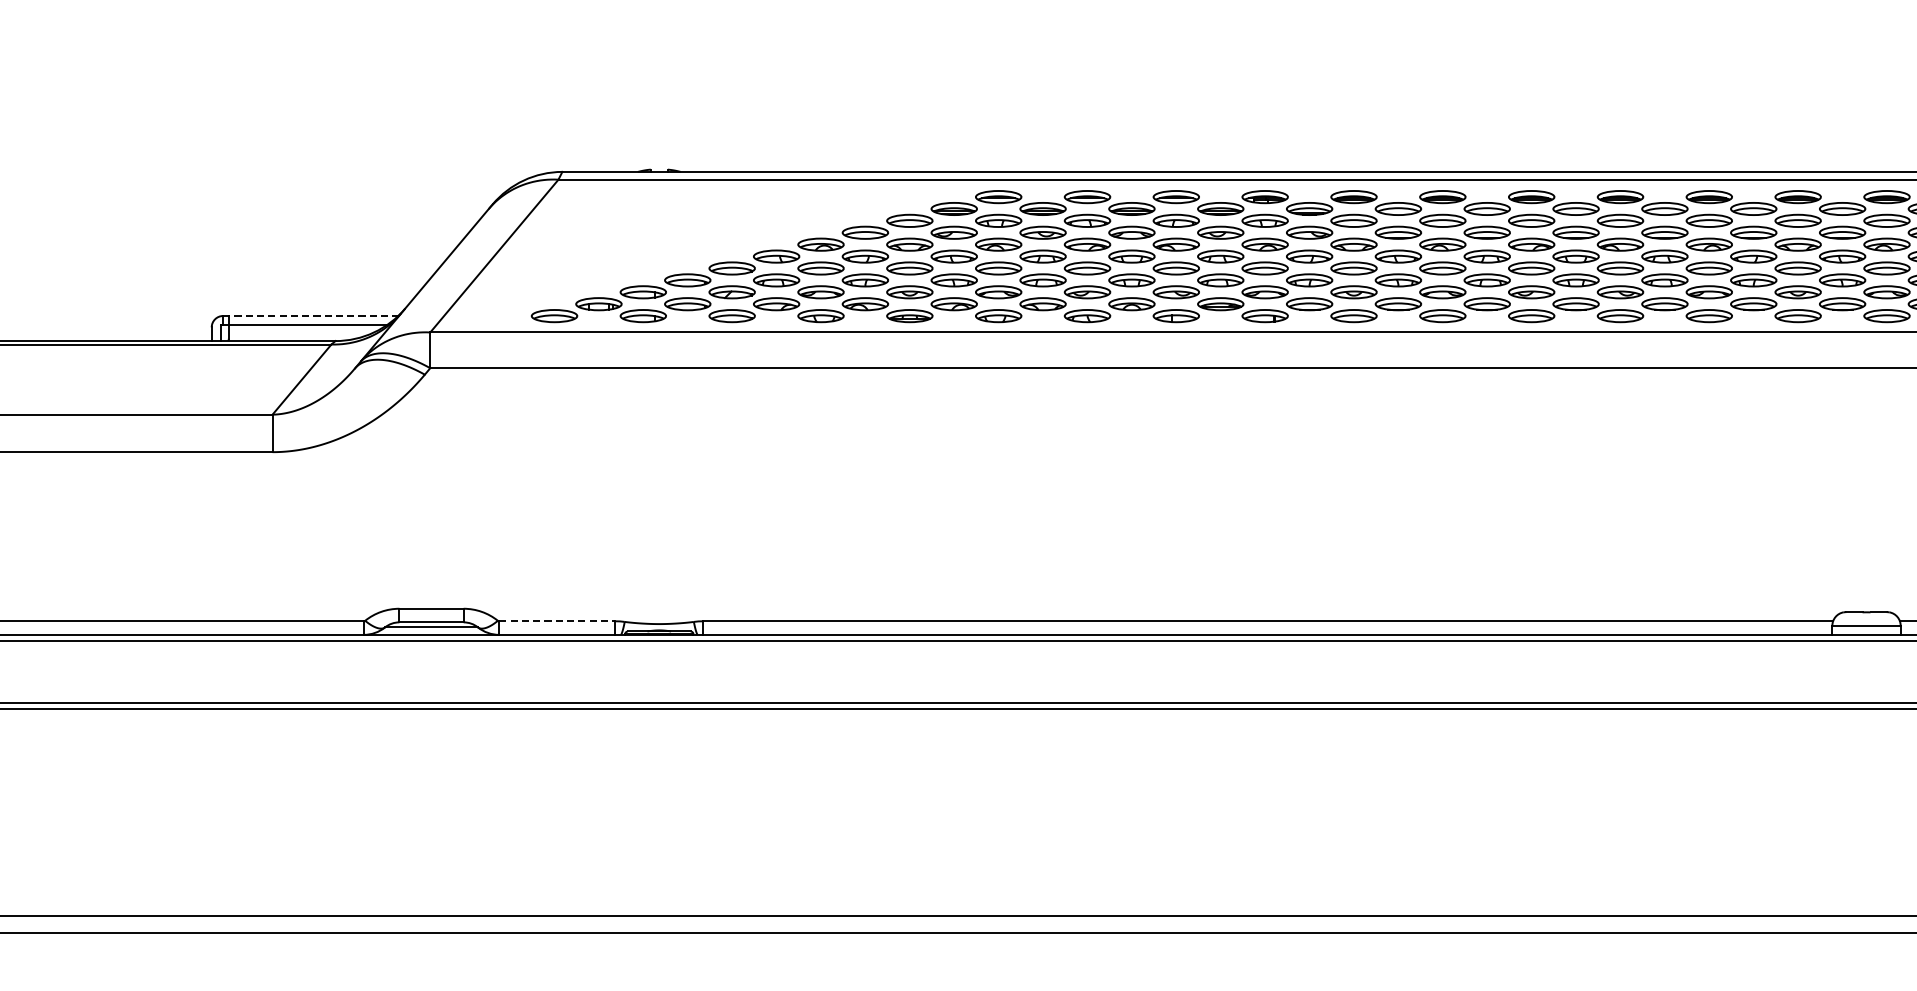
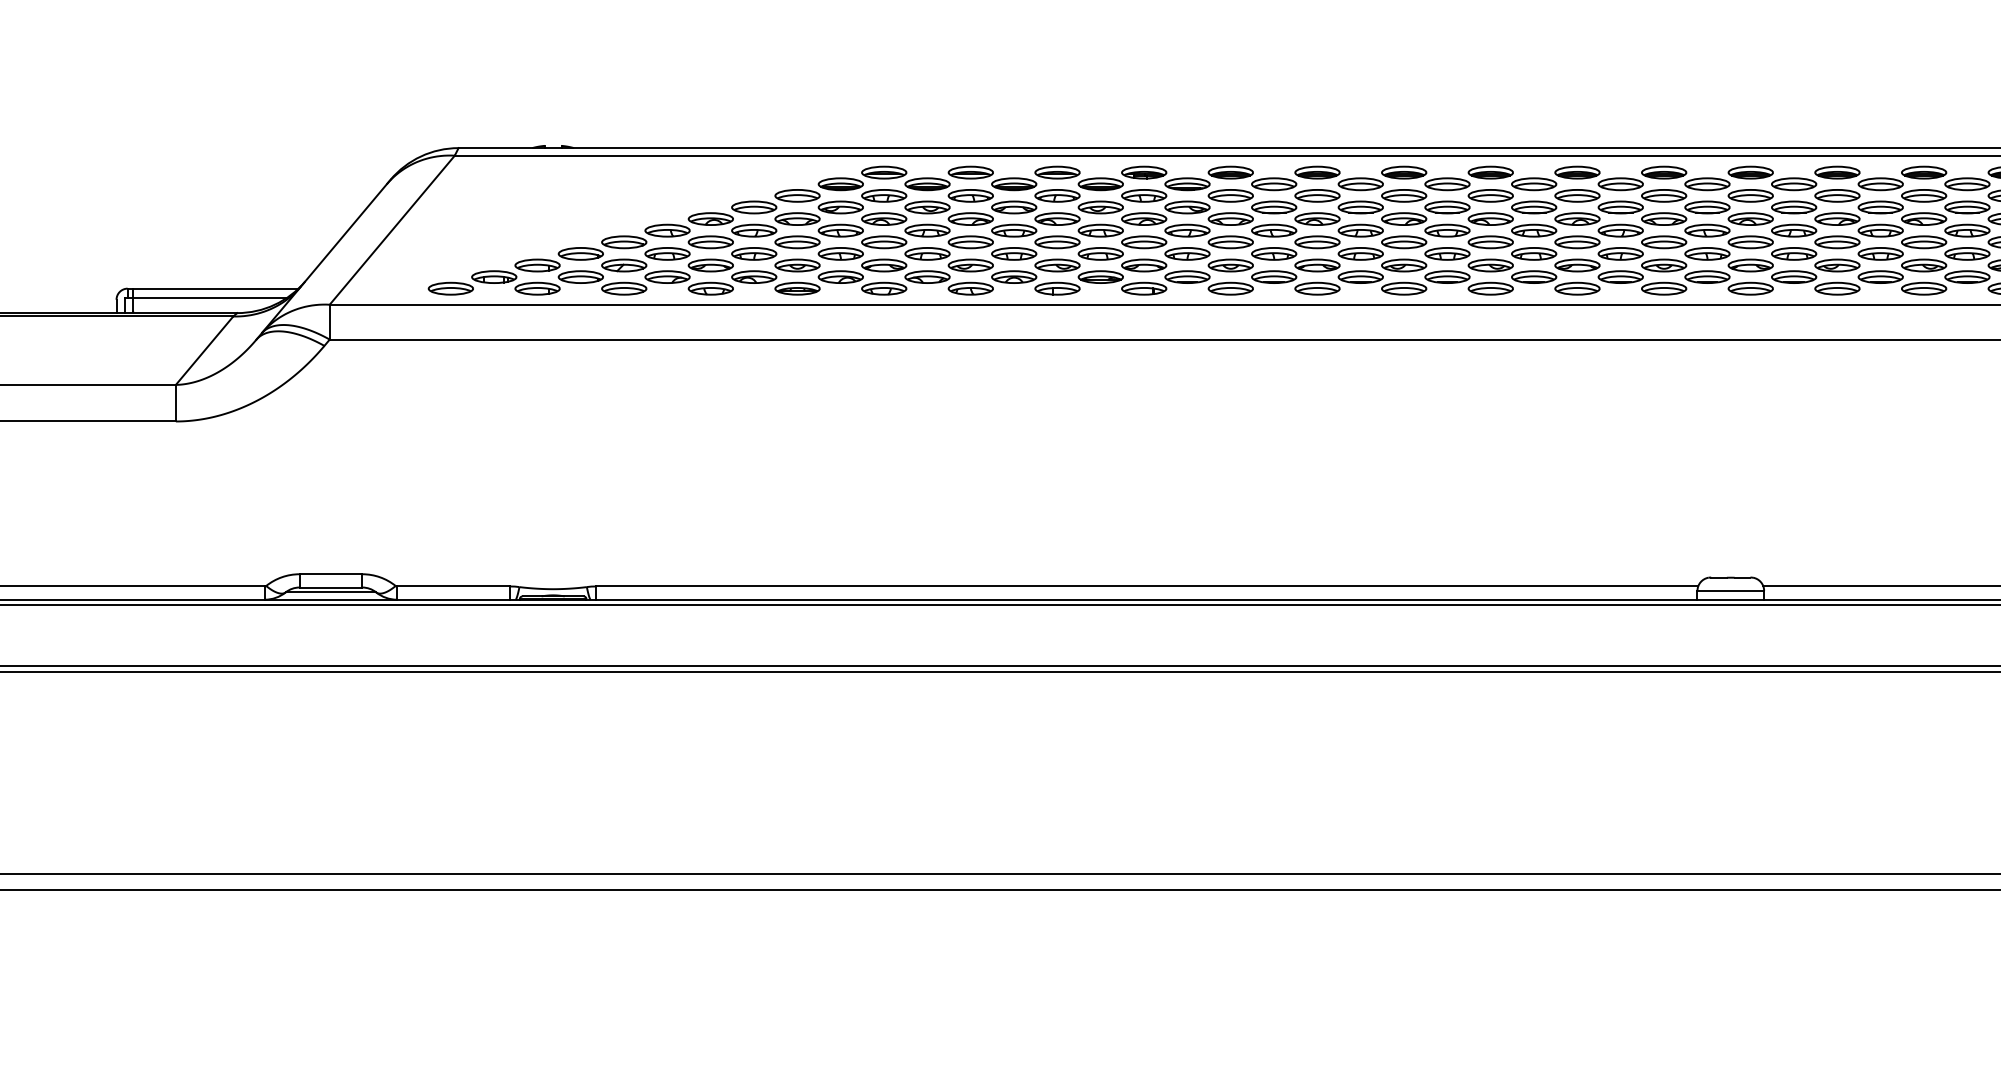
line: (311, 315) -> (213, 288), dashed -> solid
line: (557, 621) -> (453, 586), dashed -> solid

